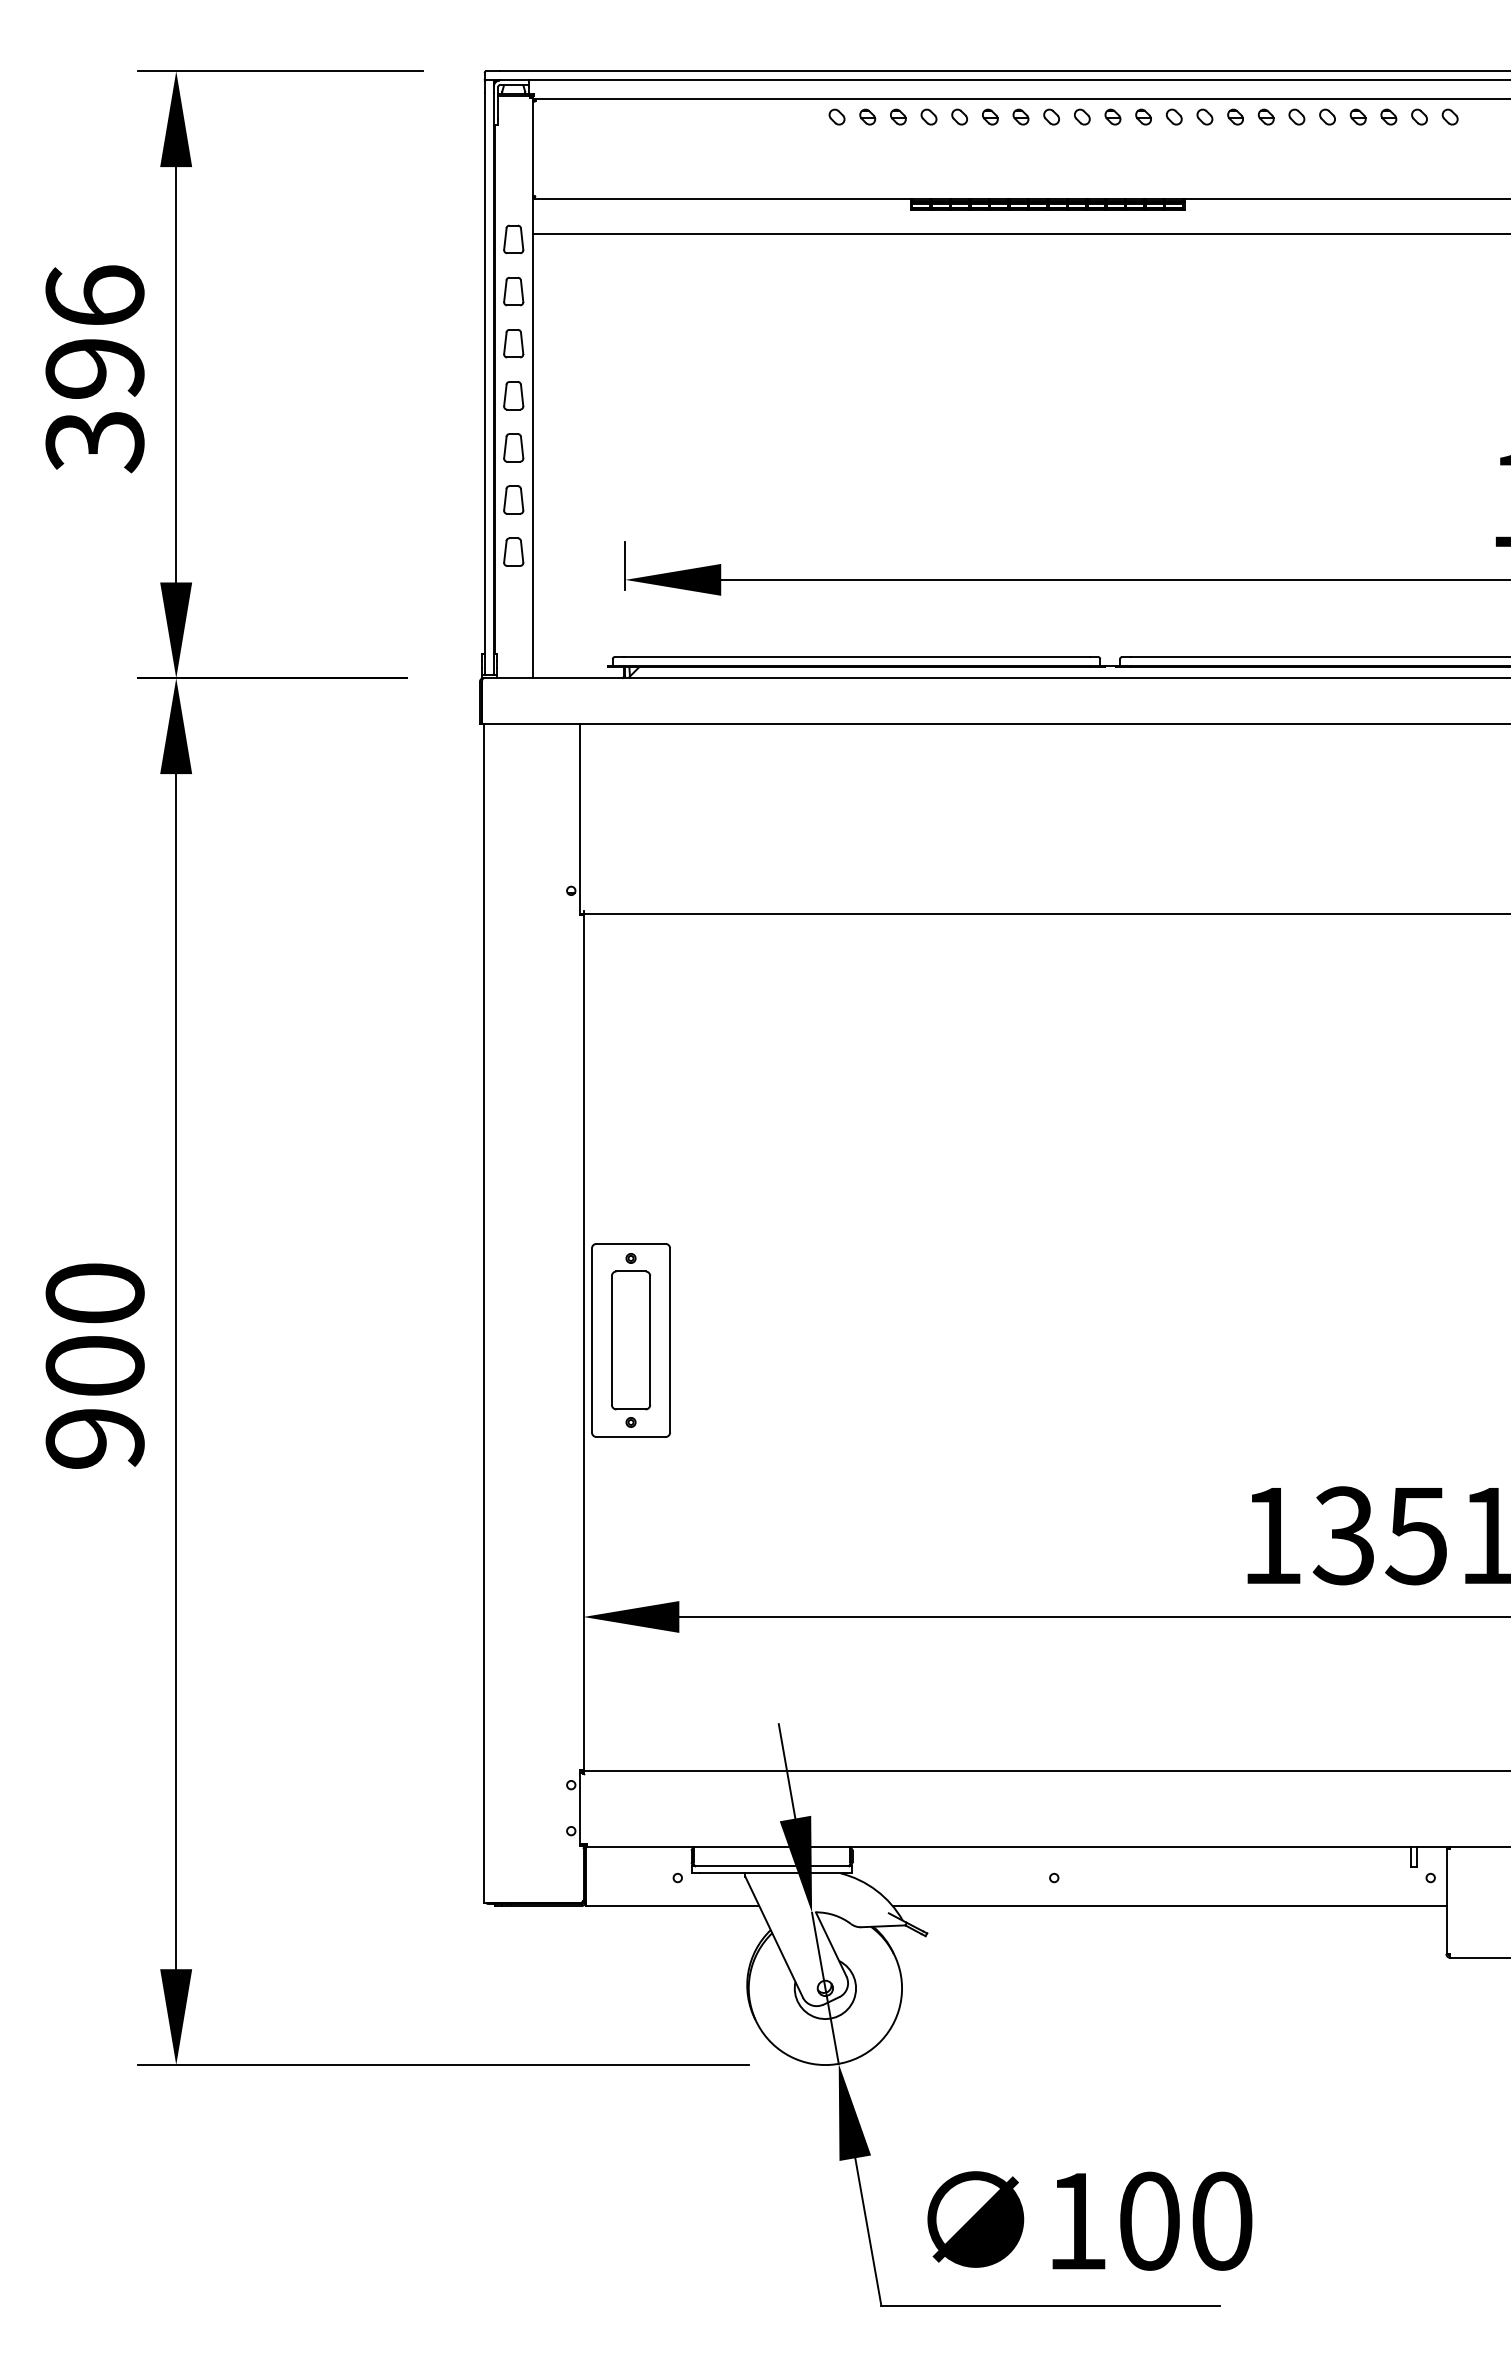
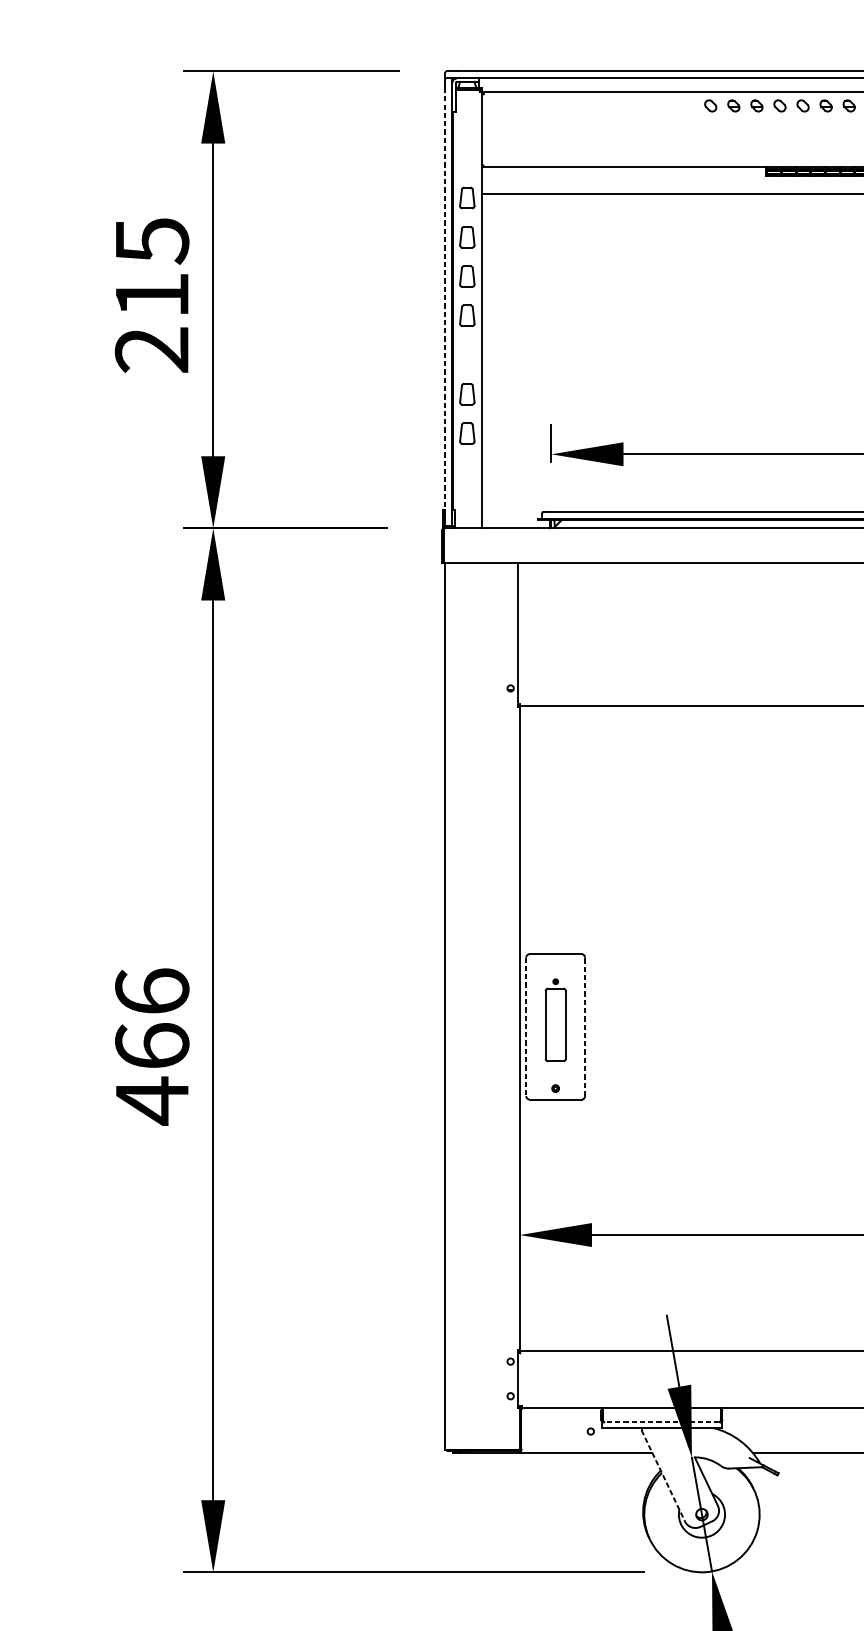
text: (94, 369) -> (151, 295), 396 -> 215
line: (484, 375) -> (445, 300), solid -> dashed
part: (513, 447) -> (467, 354), removed
part: (631, 1331) -> (555, 1020), size x0.7
line: (591, 1340) -> (525, 1026), solid -> dashed
line: (670, 1340) -> (585, 1026), solid -> dashed
text: (94, 1367) -> (151, 1047), 900 -> 466
line: (771, 1865) -> (661, 1422), solid -> dashed
line: (774, 1936) -> (663, 1475), solid -> dashed

